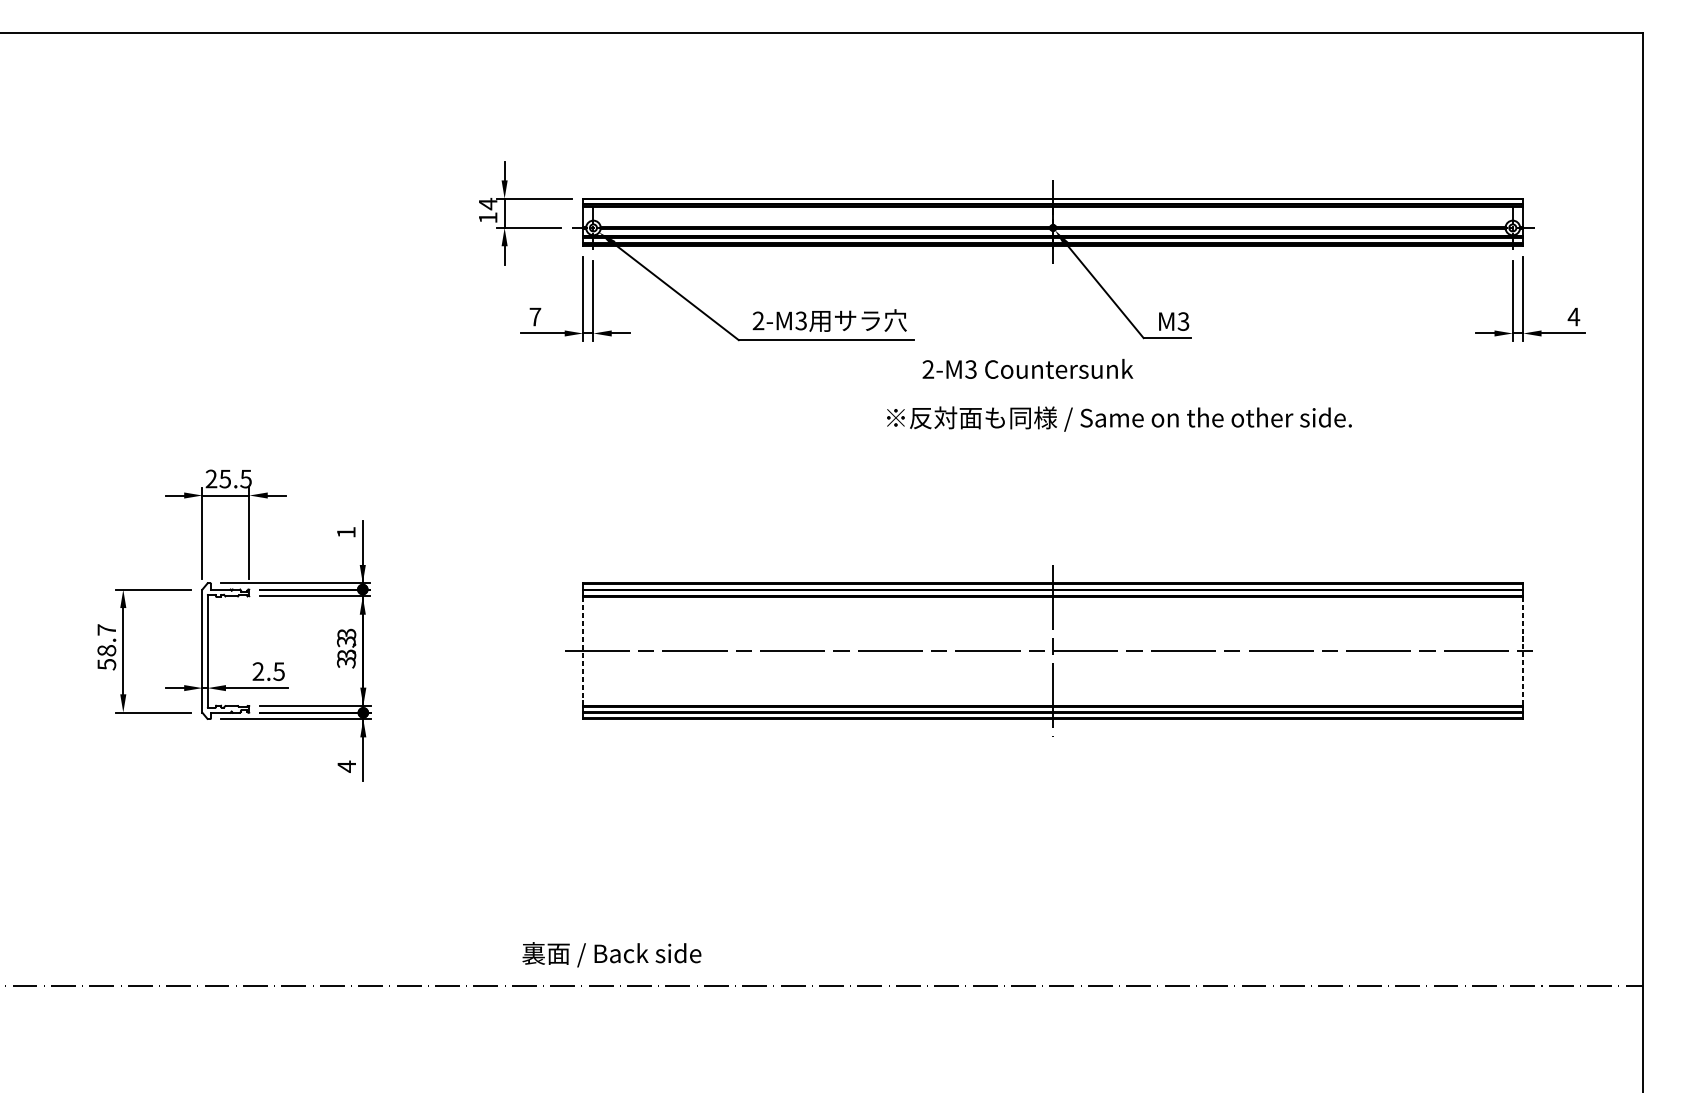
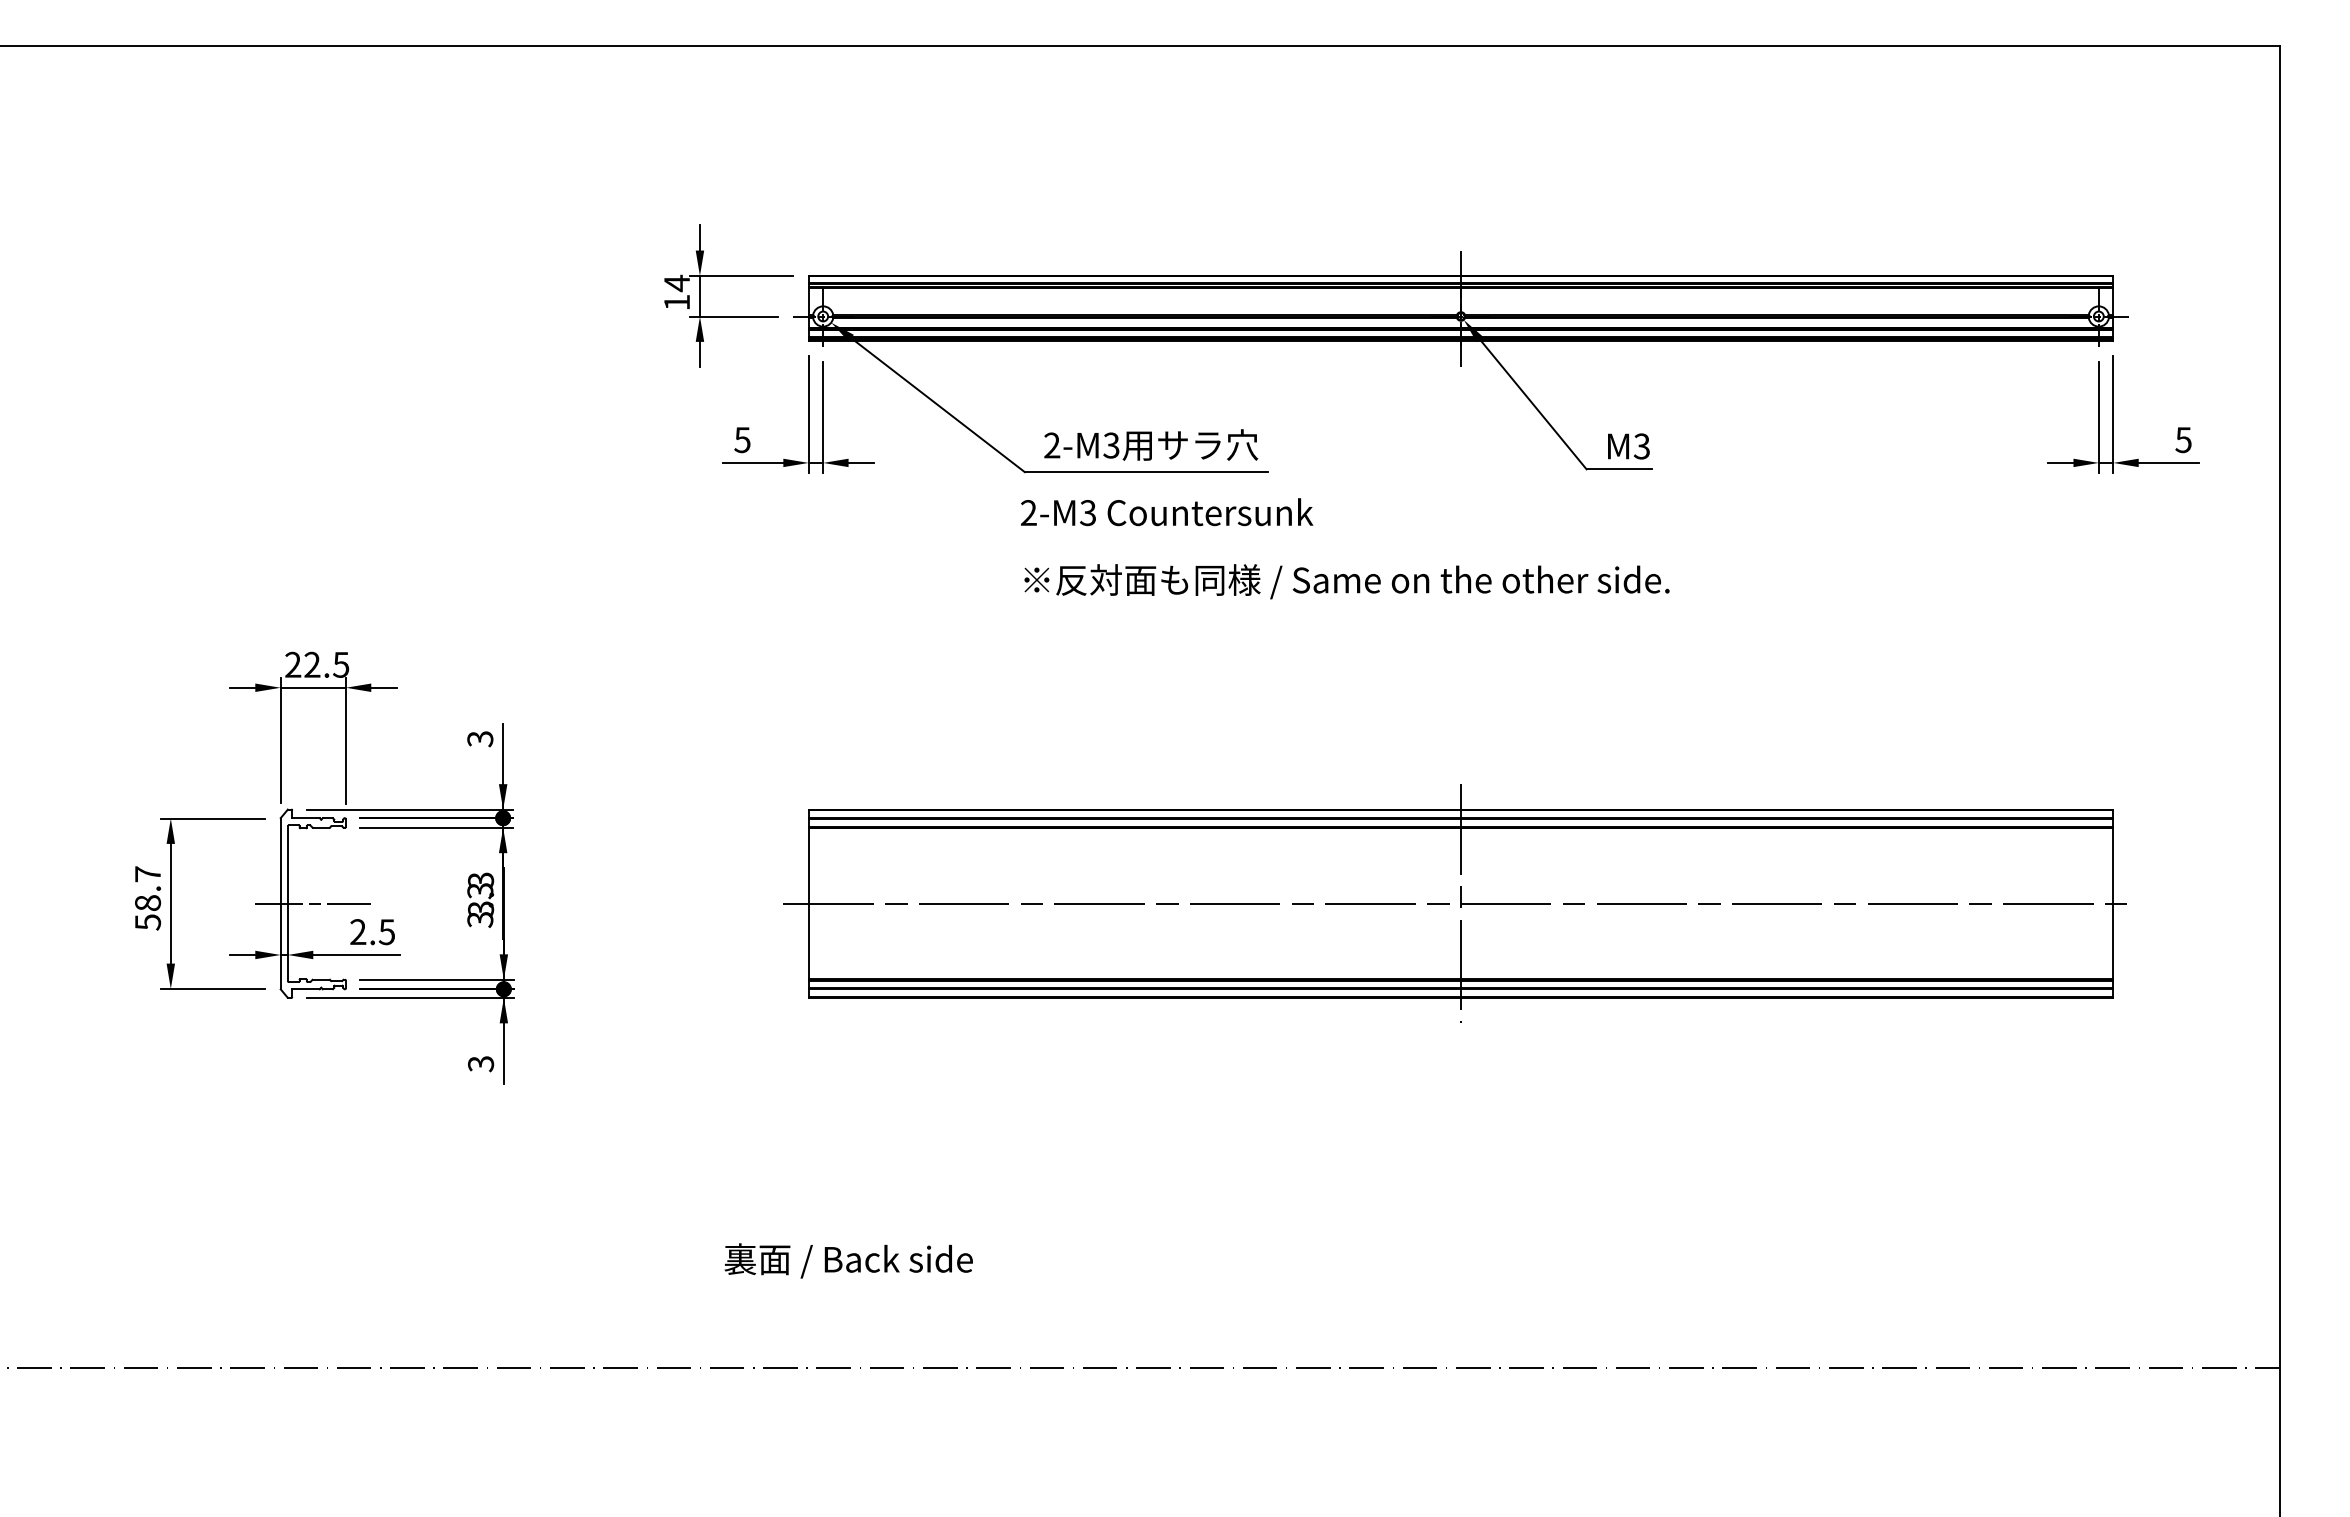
text: (535, 317) -> (742, 440), 7 -> 5
text: (1573, 317) -> (2183, 440), 4 -> 5
text: (1028, 369) -> (1167, 512), moved
text: (1119, 418) -> (1346, 581), moved
text: (225, 478) -> (312, 664), 25.5 -> 22.5
text: (346, 532) -> (480, 739), 1 -> 3
line: (226, 651) -> (313, 903), added
line: (582, 651) -> (808, 903), dashed -> solid
line: (1523, 651) -> (2113, 904), dashed -> solid
text: (347, 766) -> (481, 1063), 4 -> 3
text: (611, 954) -> (848, 1260), moved

